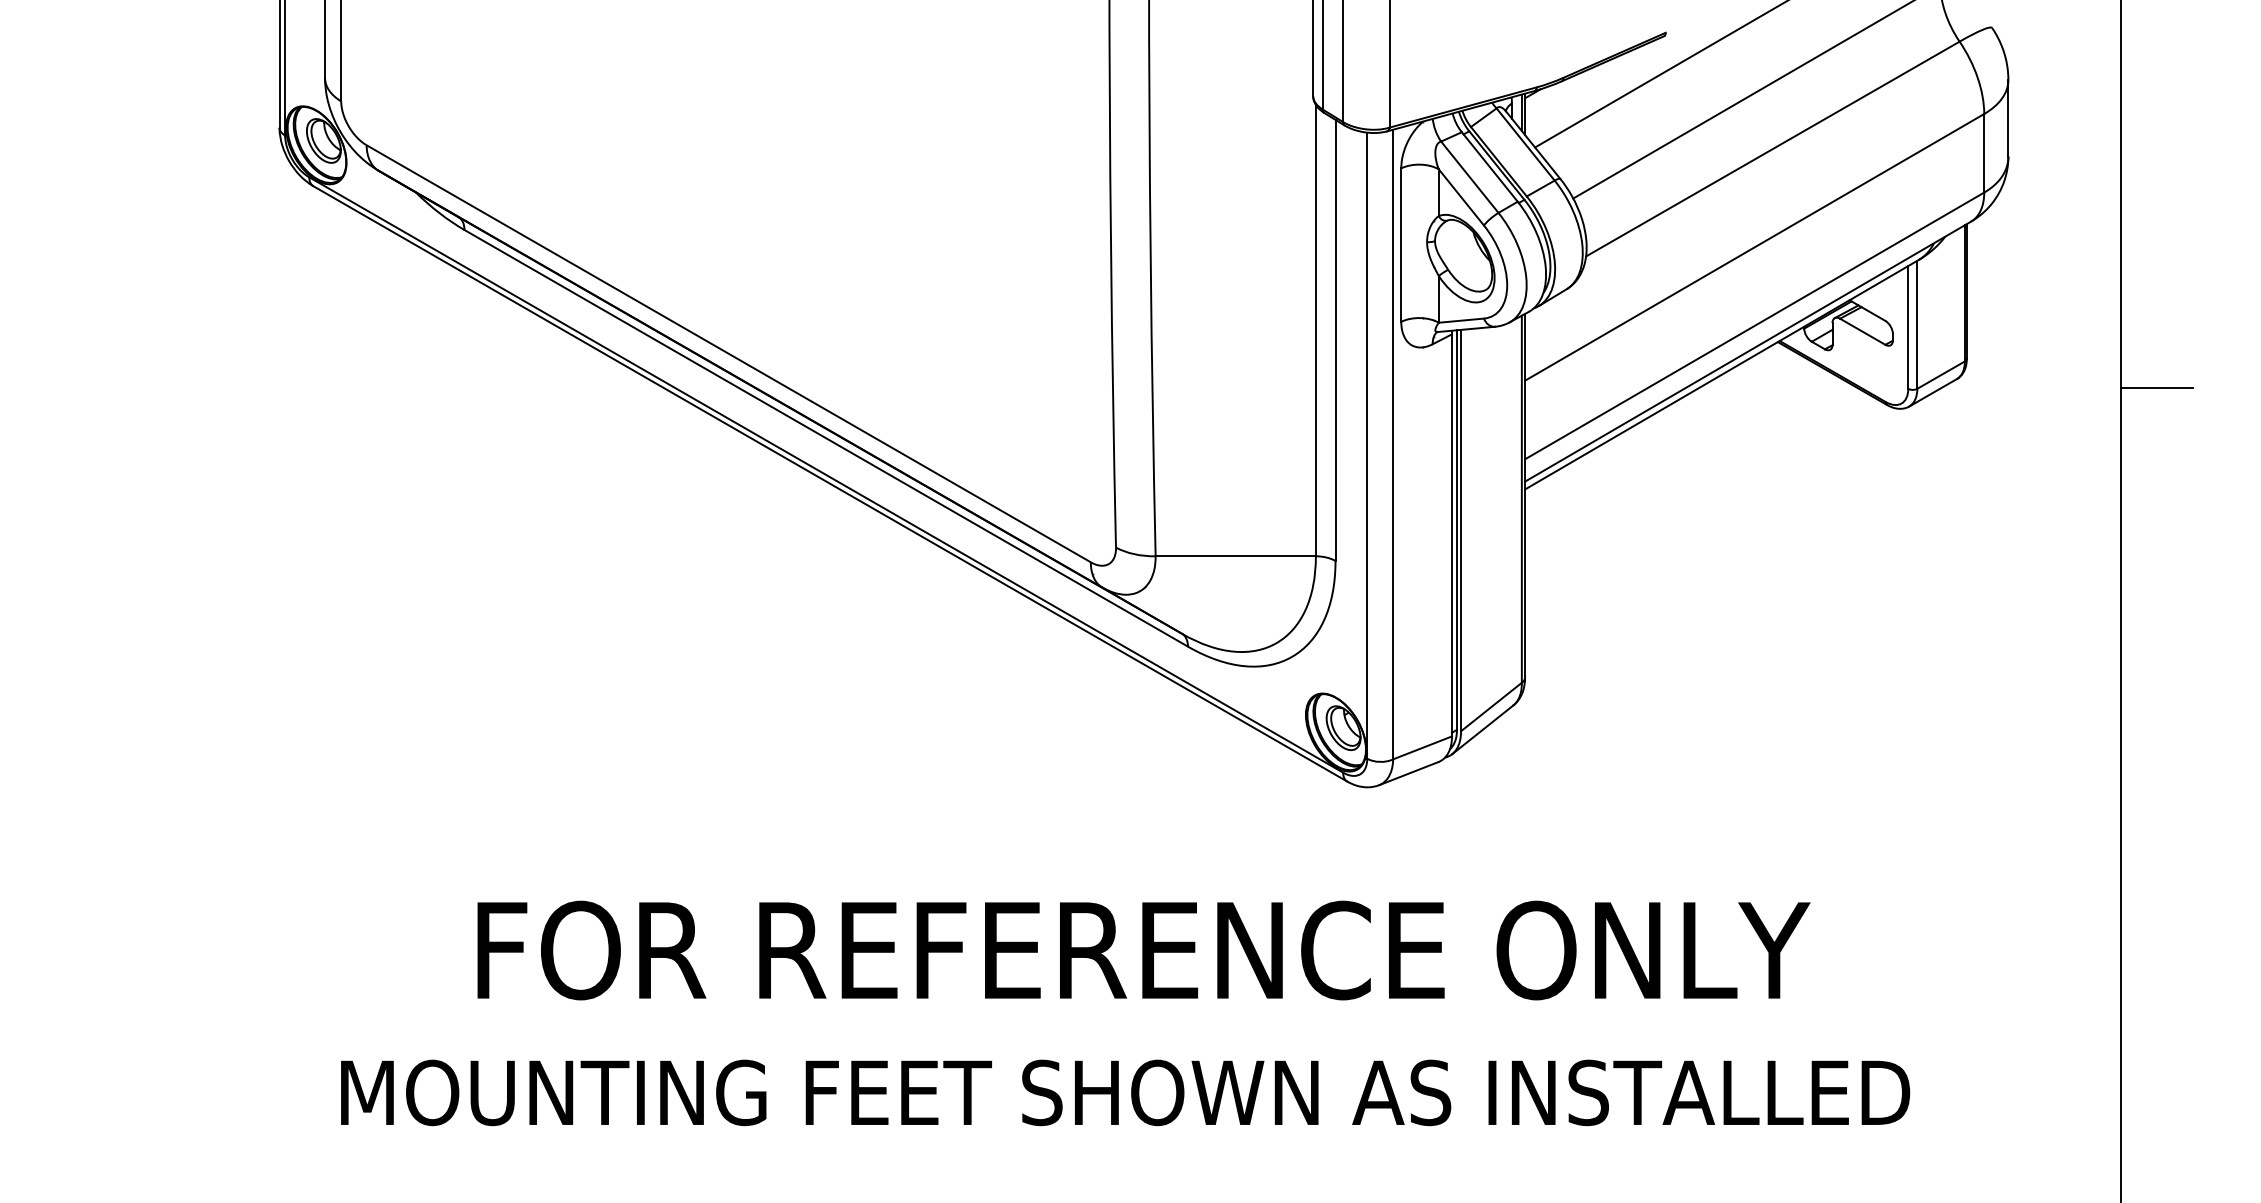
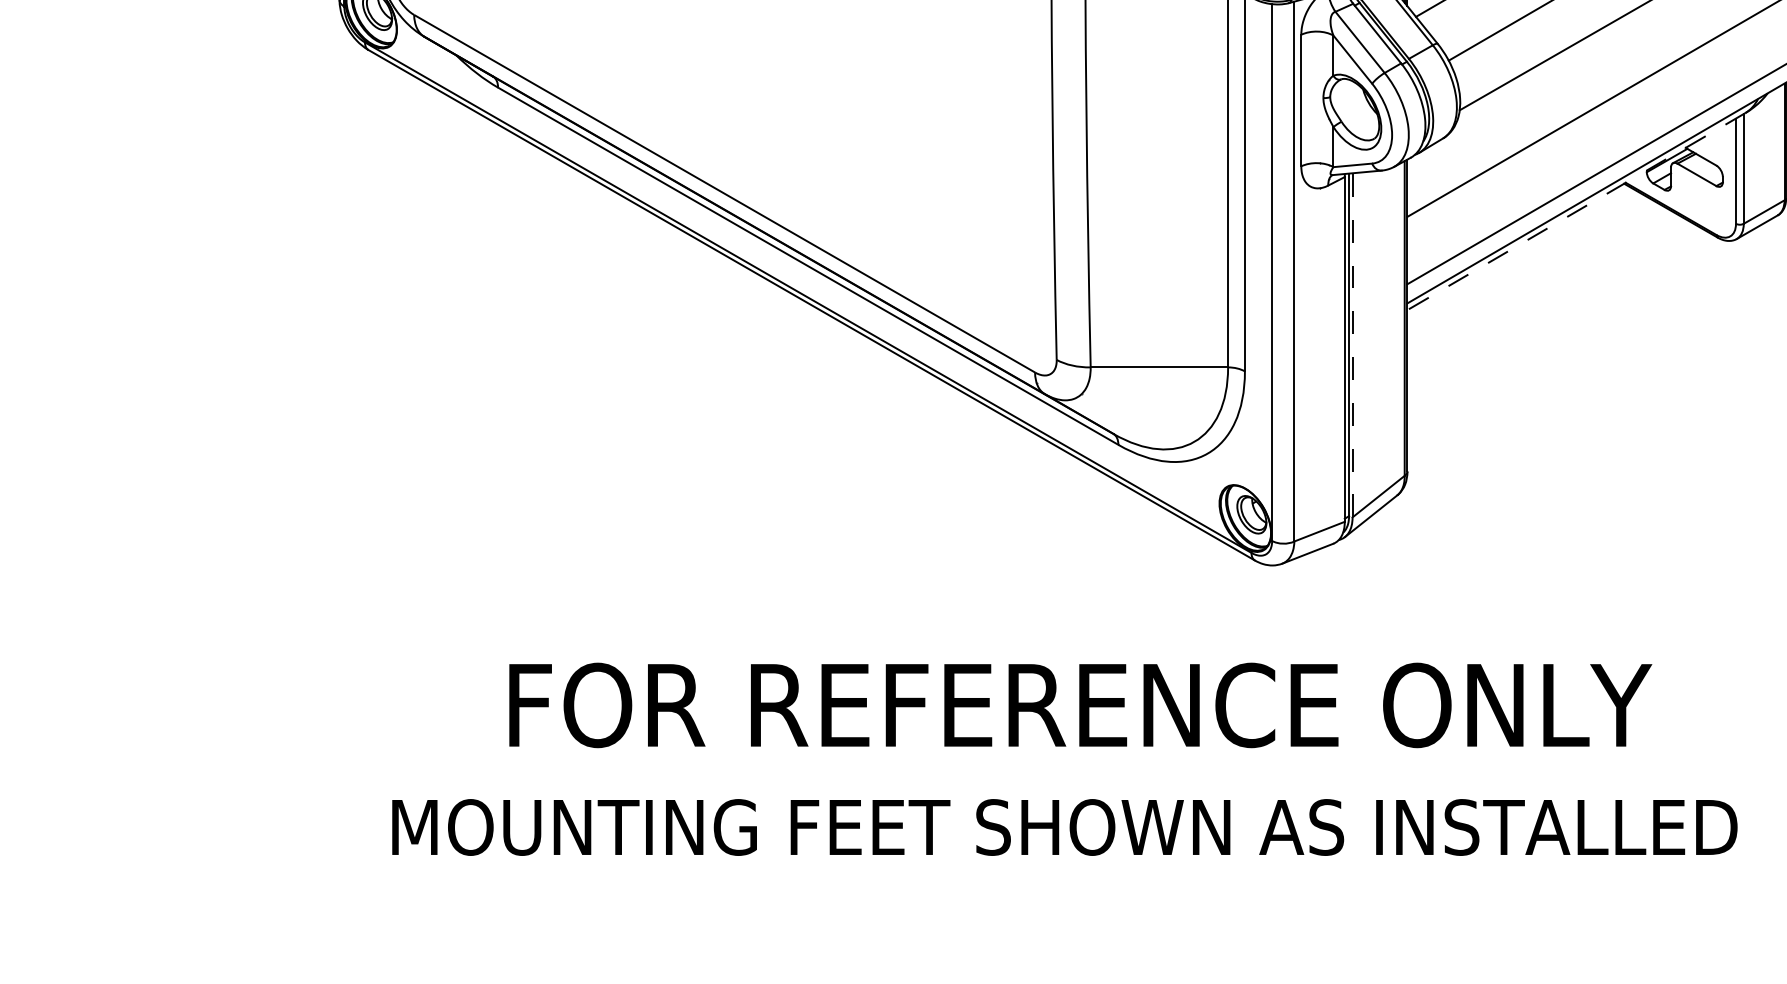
line: (1721, 374) -> (1575, 211), solid -> dashed
line: (1461, 530) -> (1352, 345), solid -> dashed

